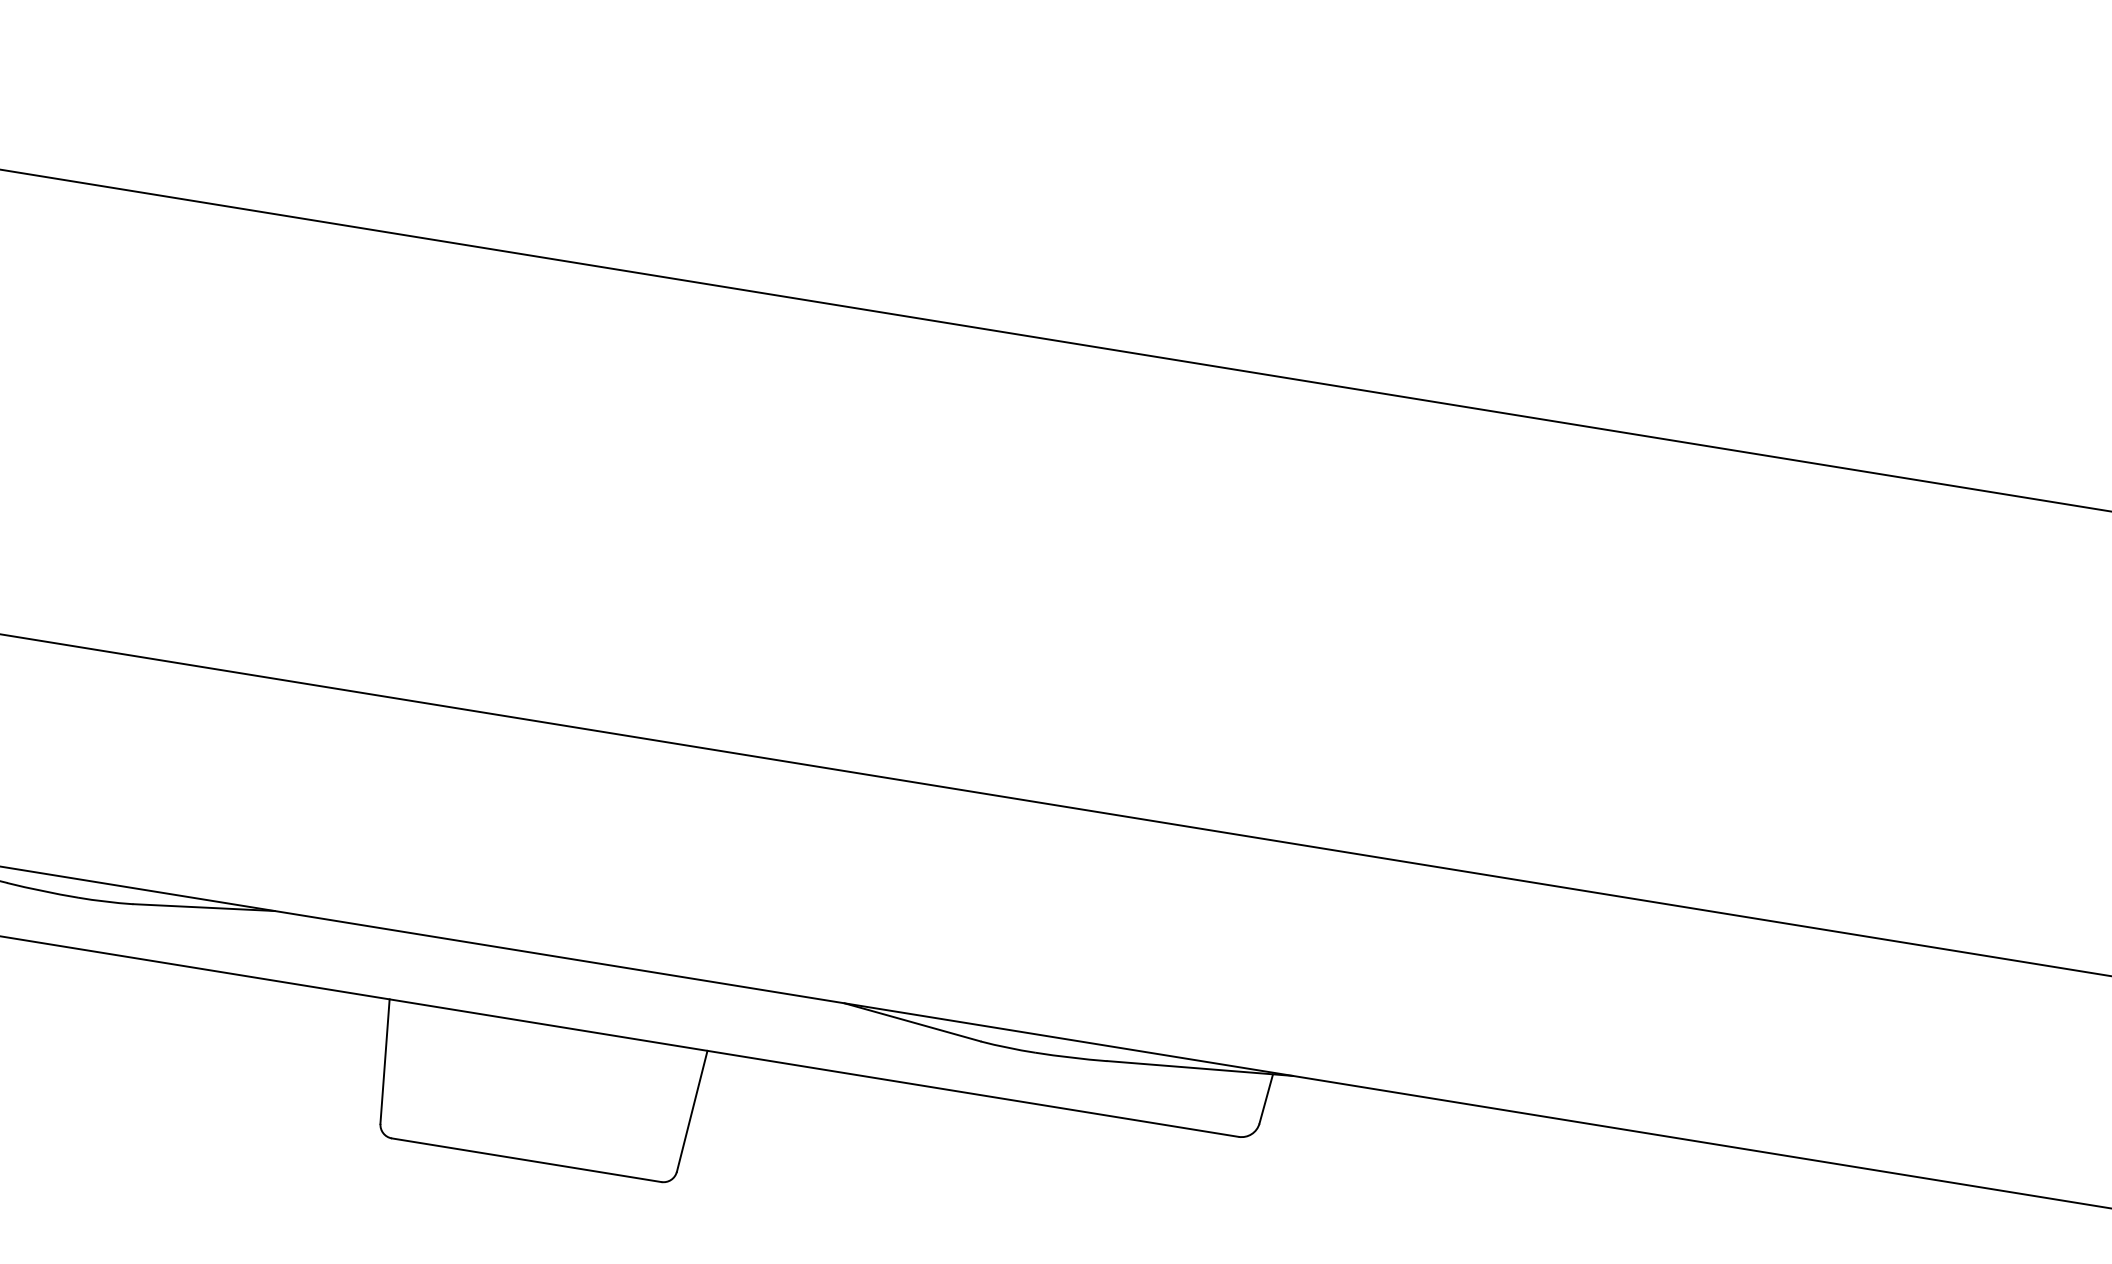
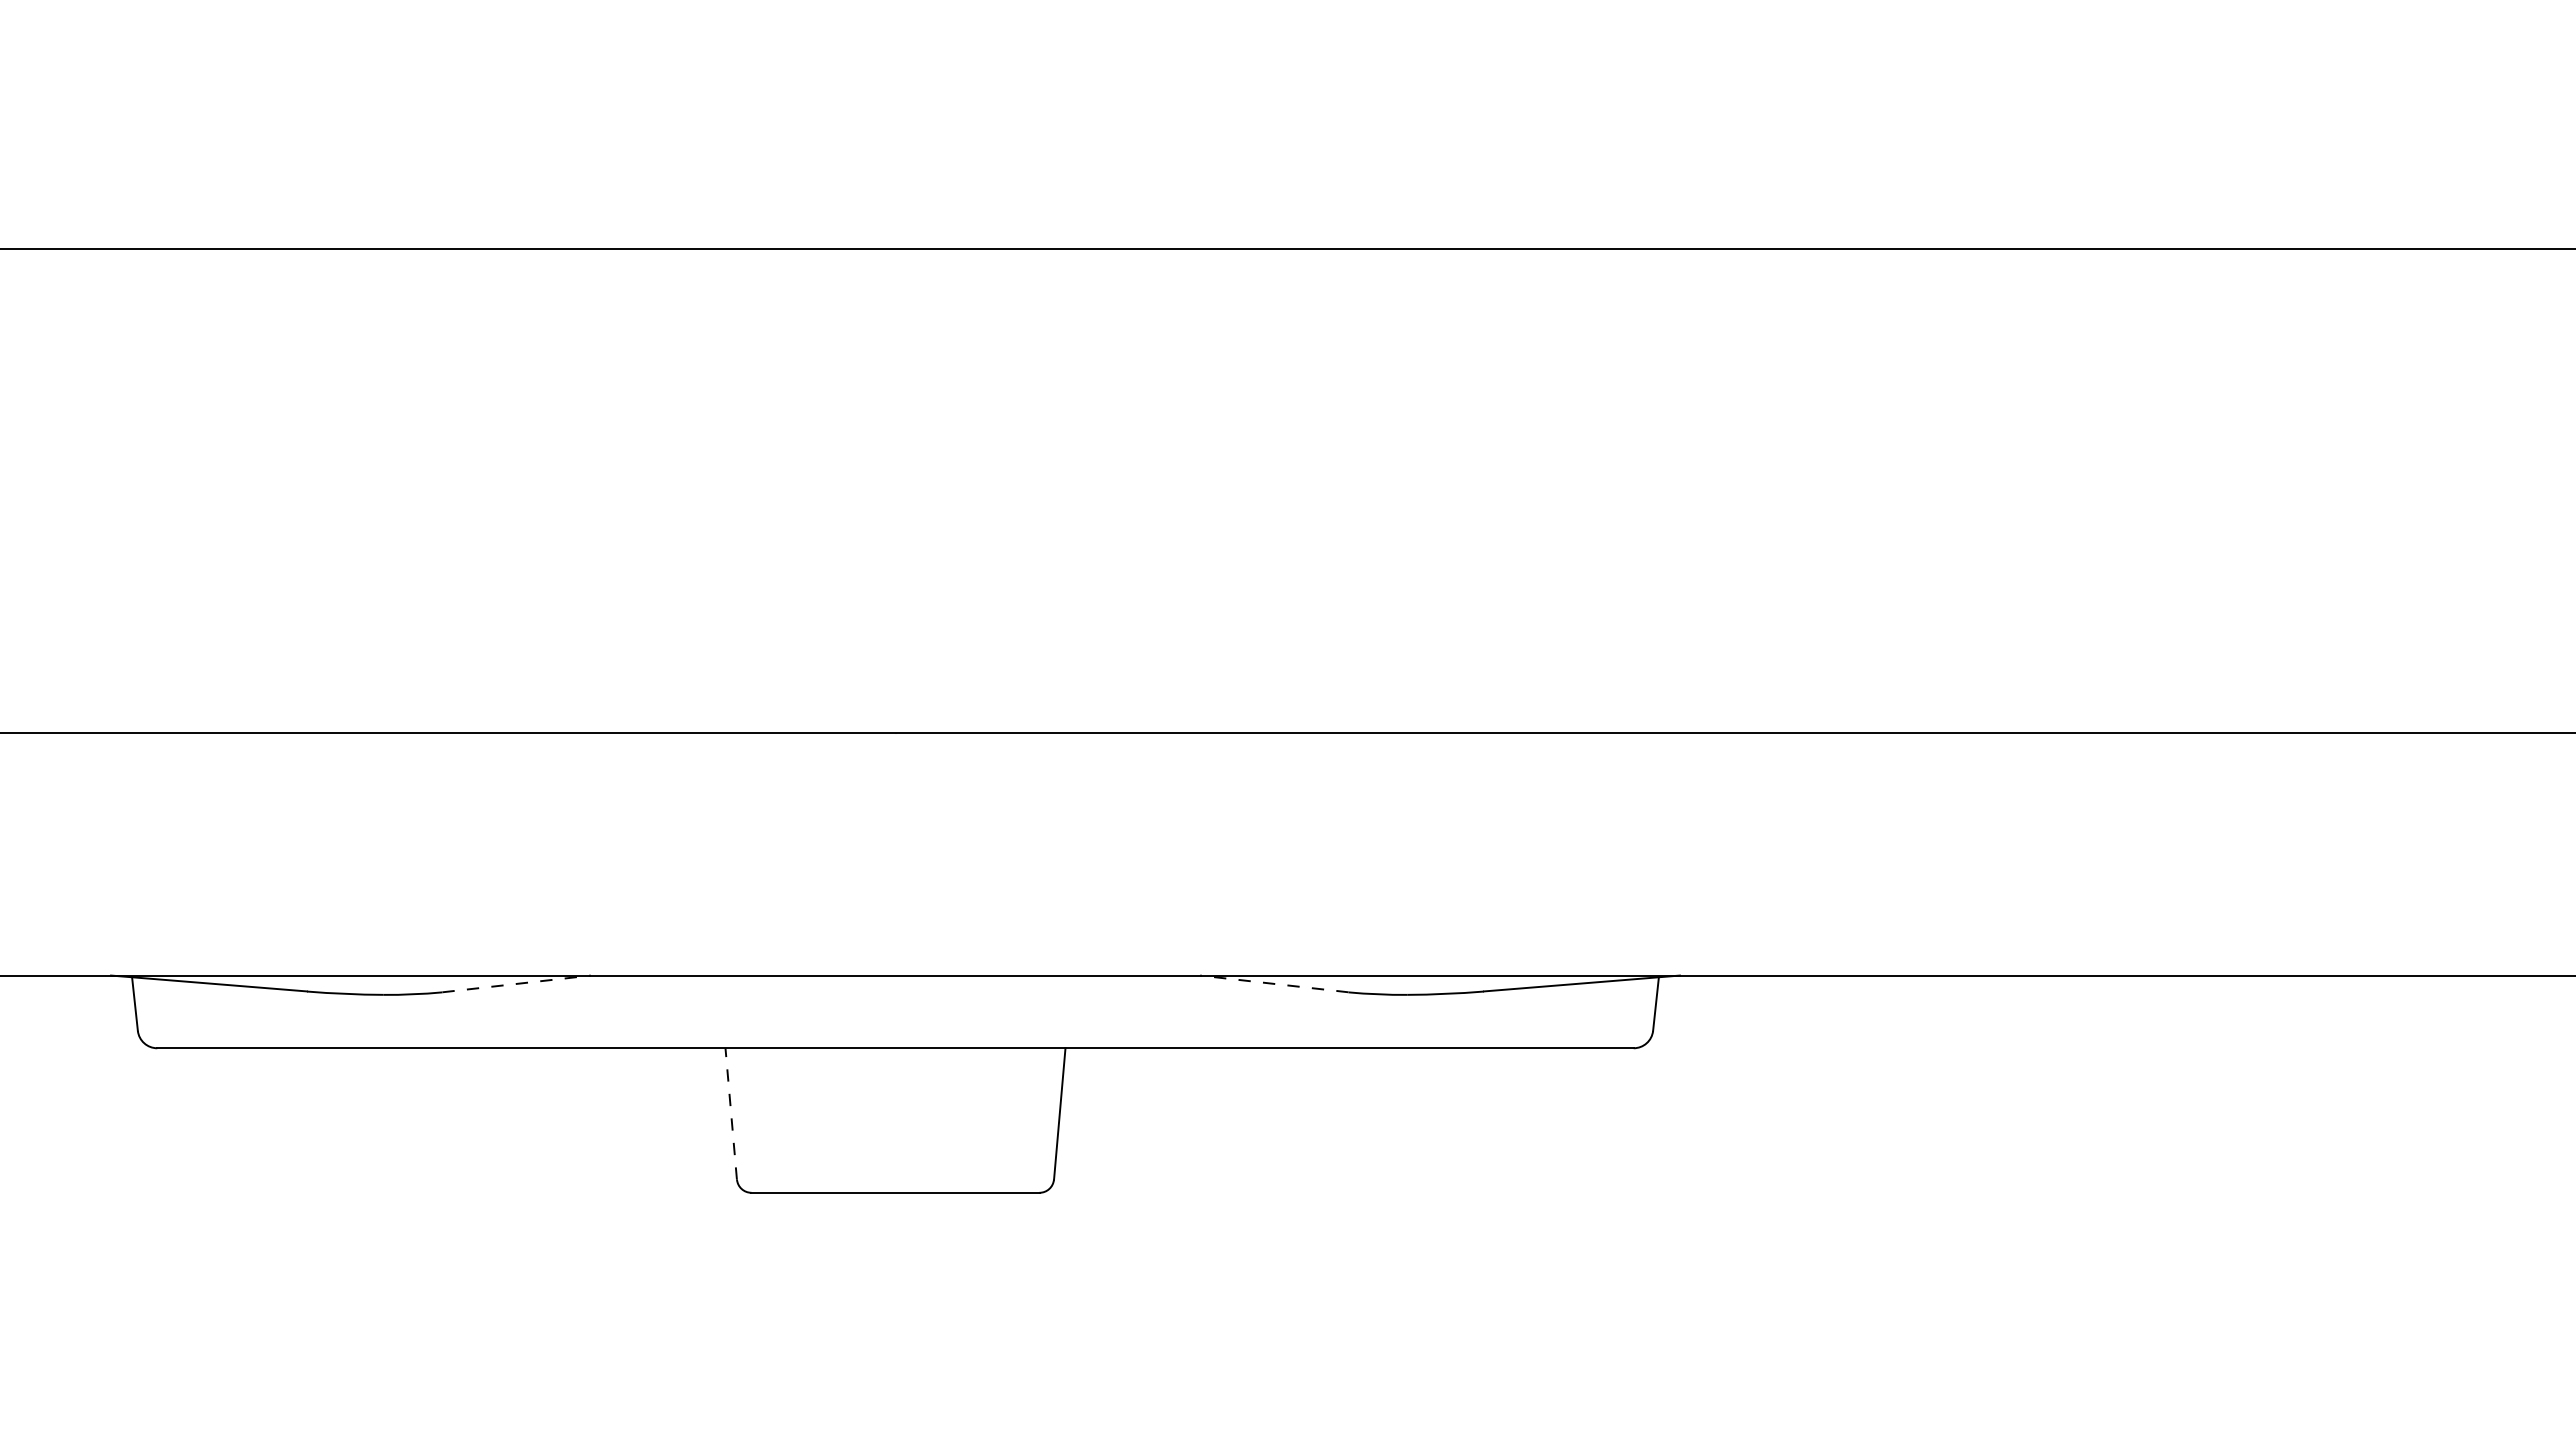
line: (204, 907) -> (516, 983), solid -> dashed
line: (912, 1021) -> (1274, 983), solid -> dashed
line: (385, 1061) -> (731, 1113), solid -> dashed

